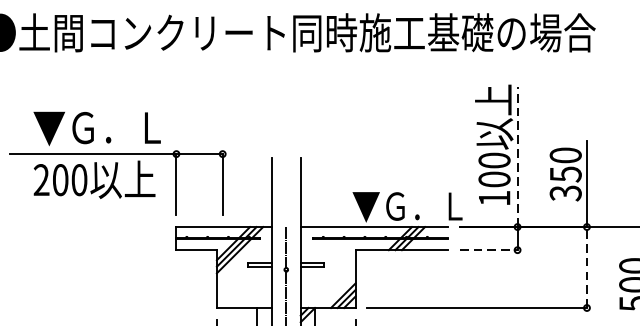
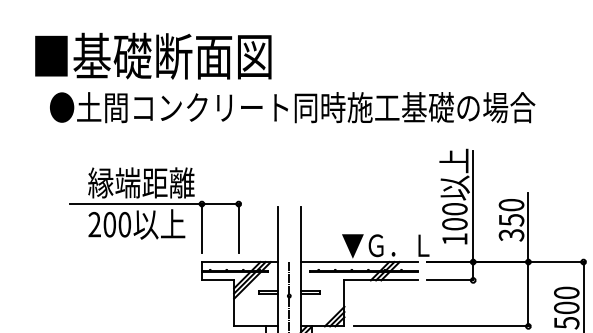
text: (100, 127) -> (141, 182), ▼Ｇ．Ｌ -> 縁端距離
line: (517, 157) -> (473, 206), dashed -> solid
line: (488, 250) -> (450, 280), dashed -> solid
line: (587, 266) -> (528, 293), dashed -> solid

